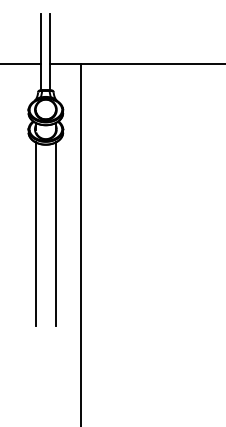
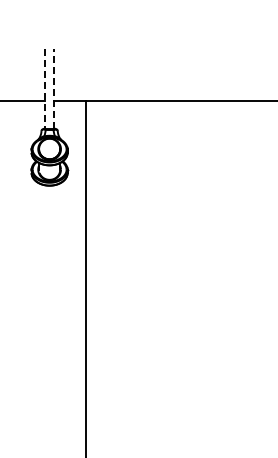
line: (40, 52) -> (44, 89), solid -> dashed
line: (50, 52) -> (54, 89), solid -> dashed
line: (36, 234) -> (39, 279), removed
line: (56, 234) -> (60, 279), removed

